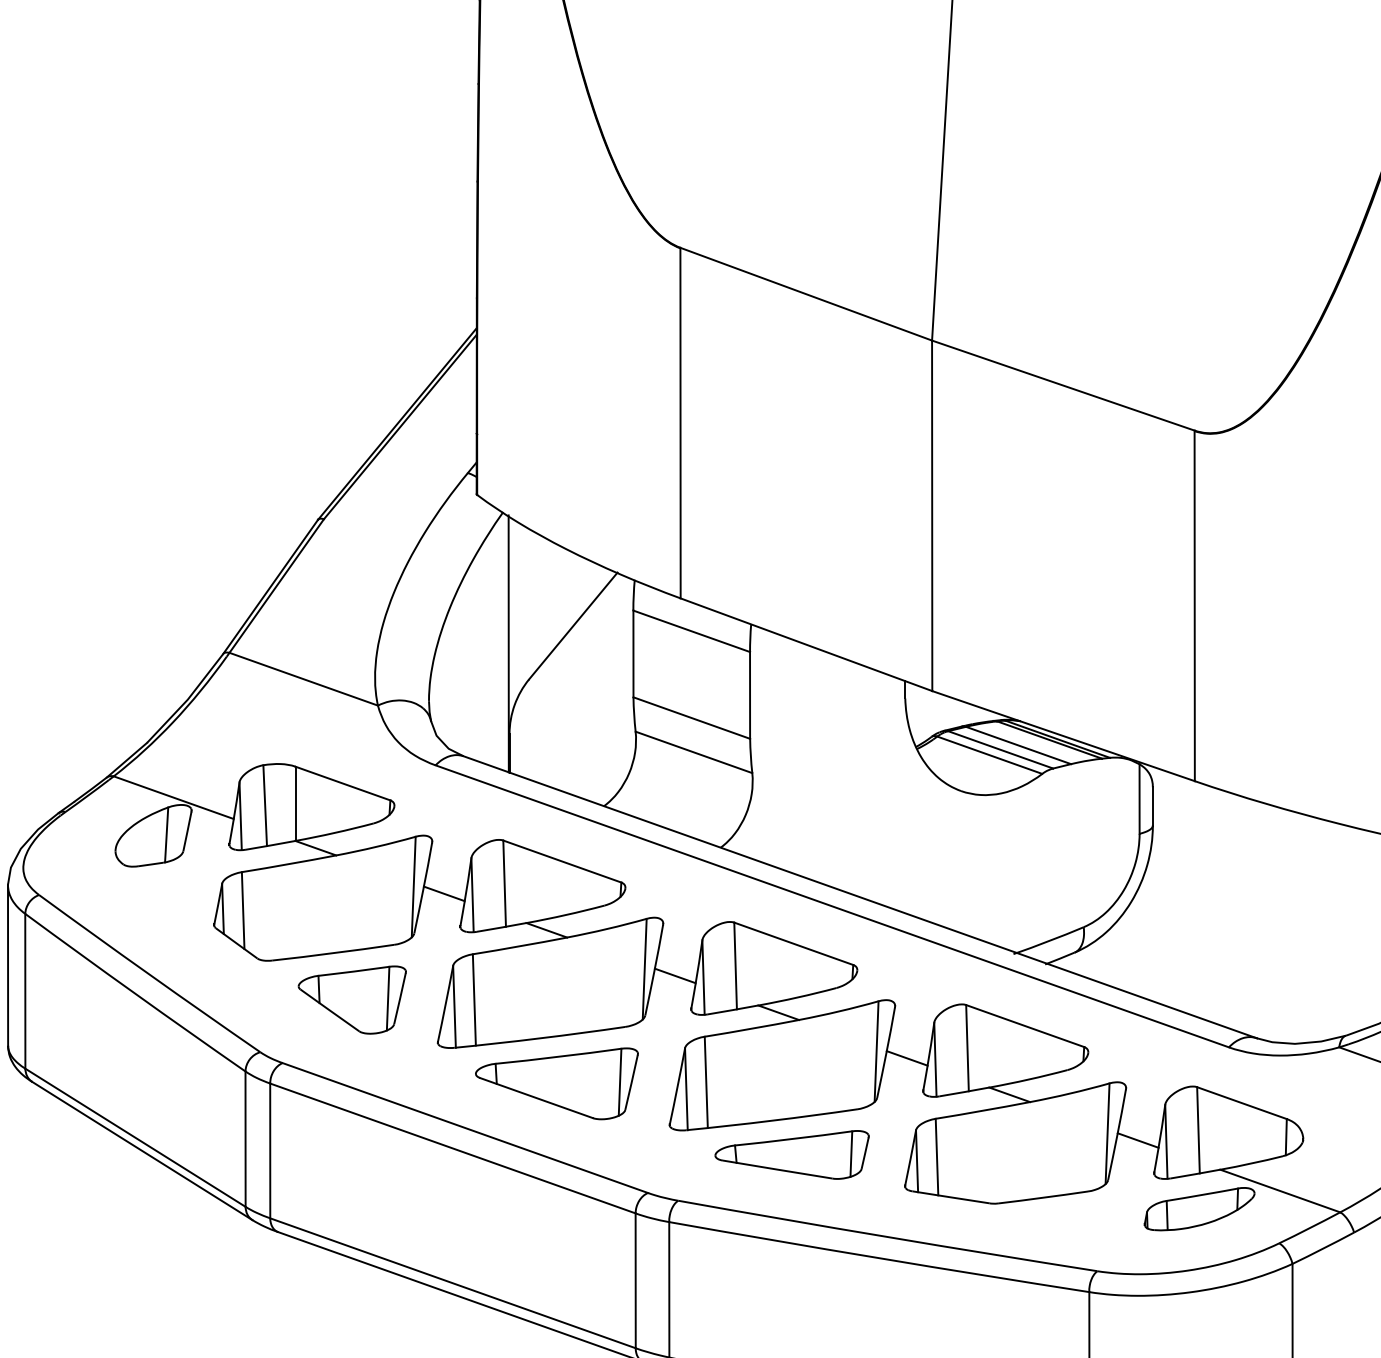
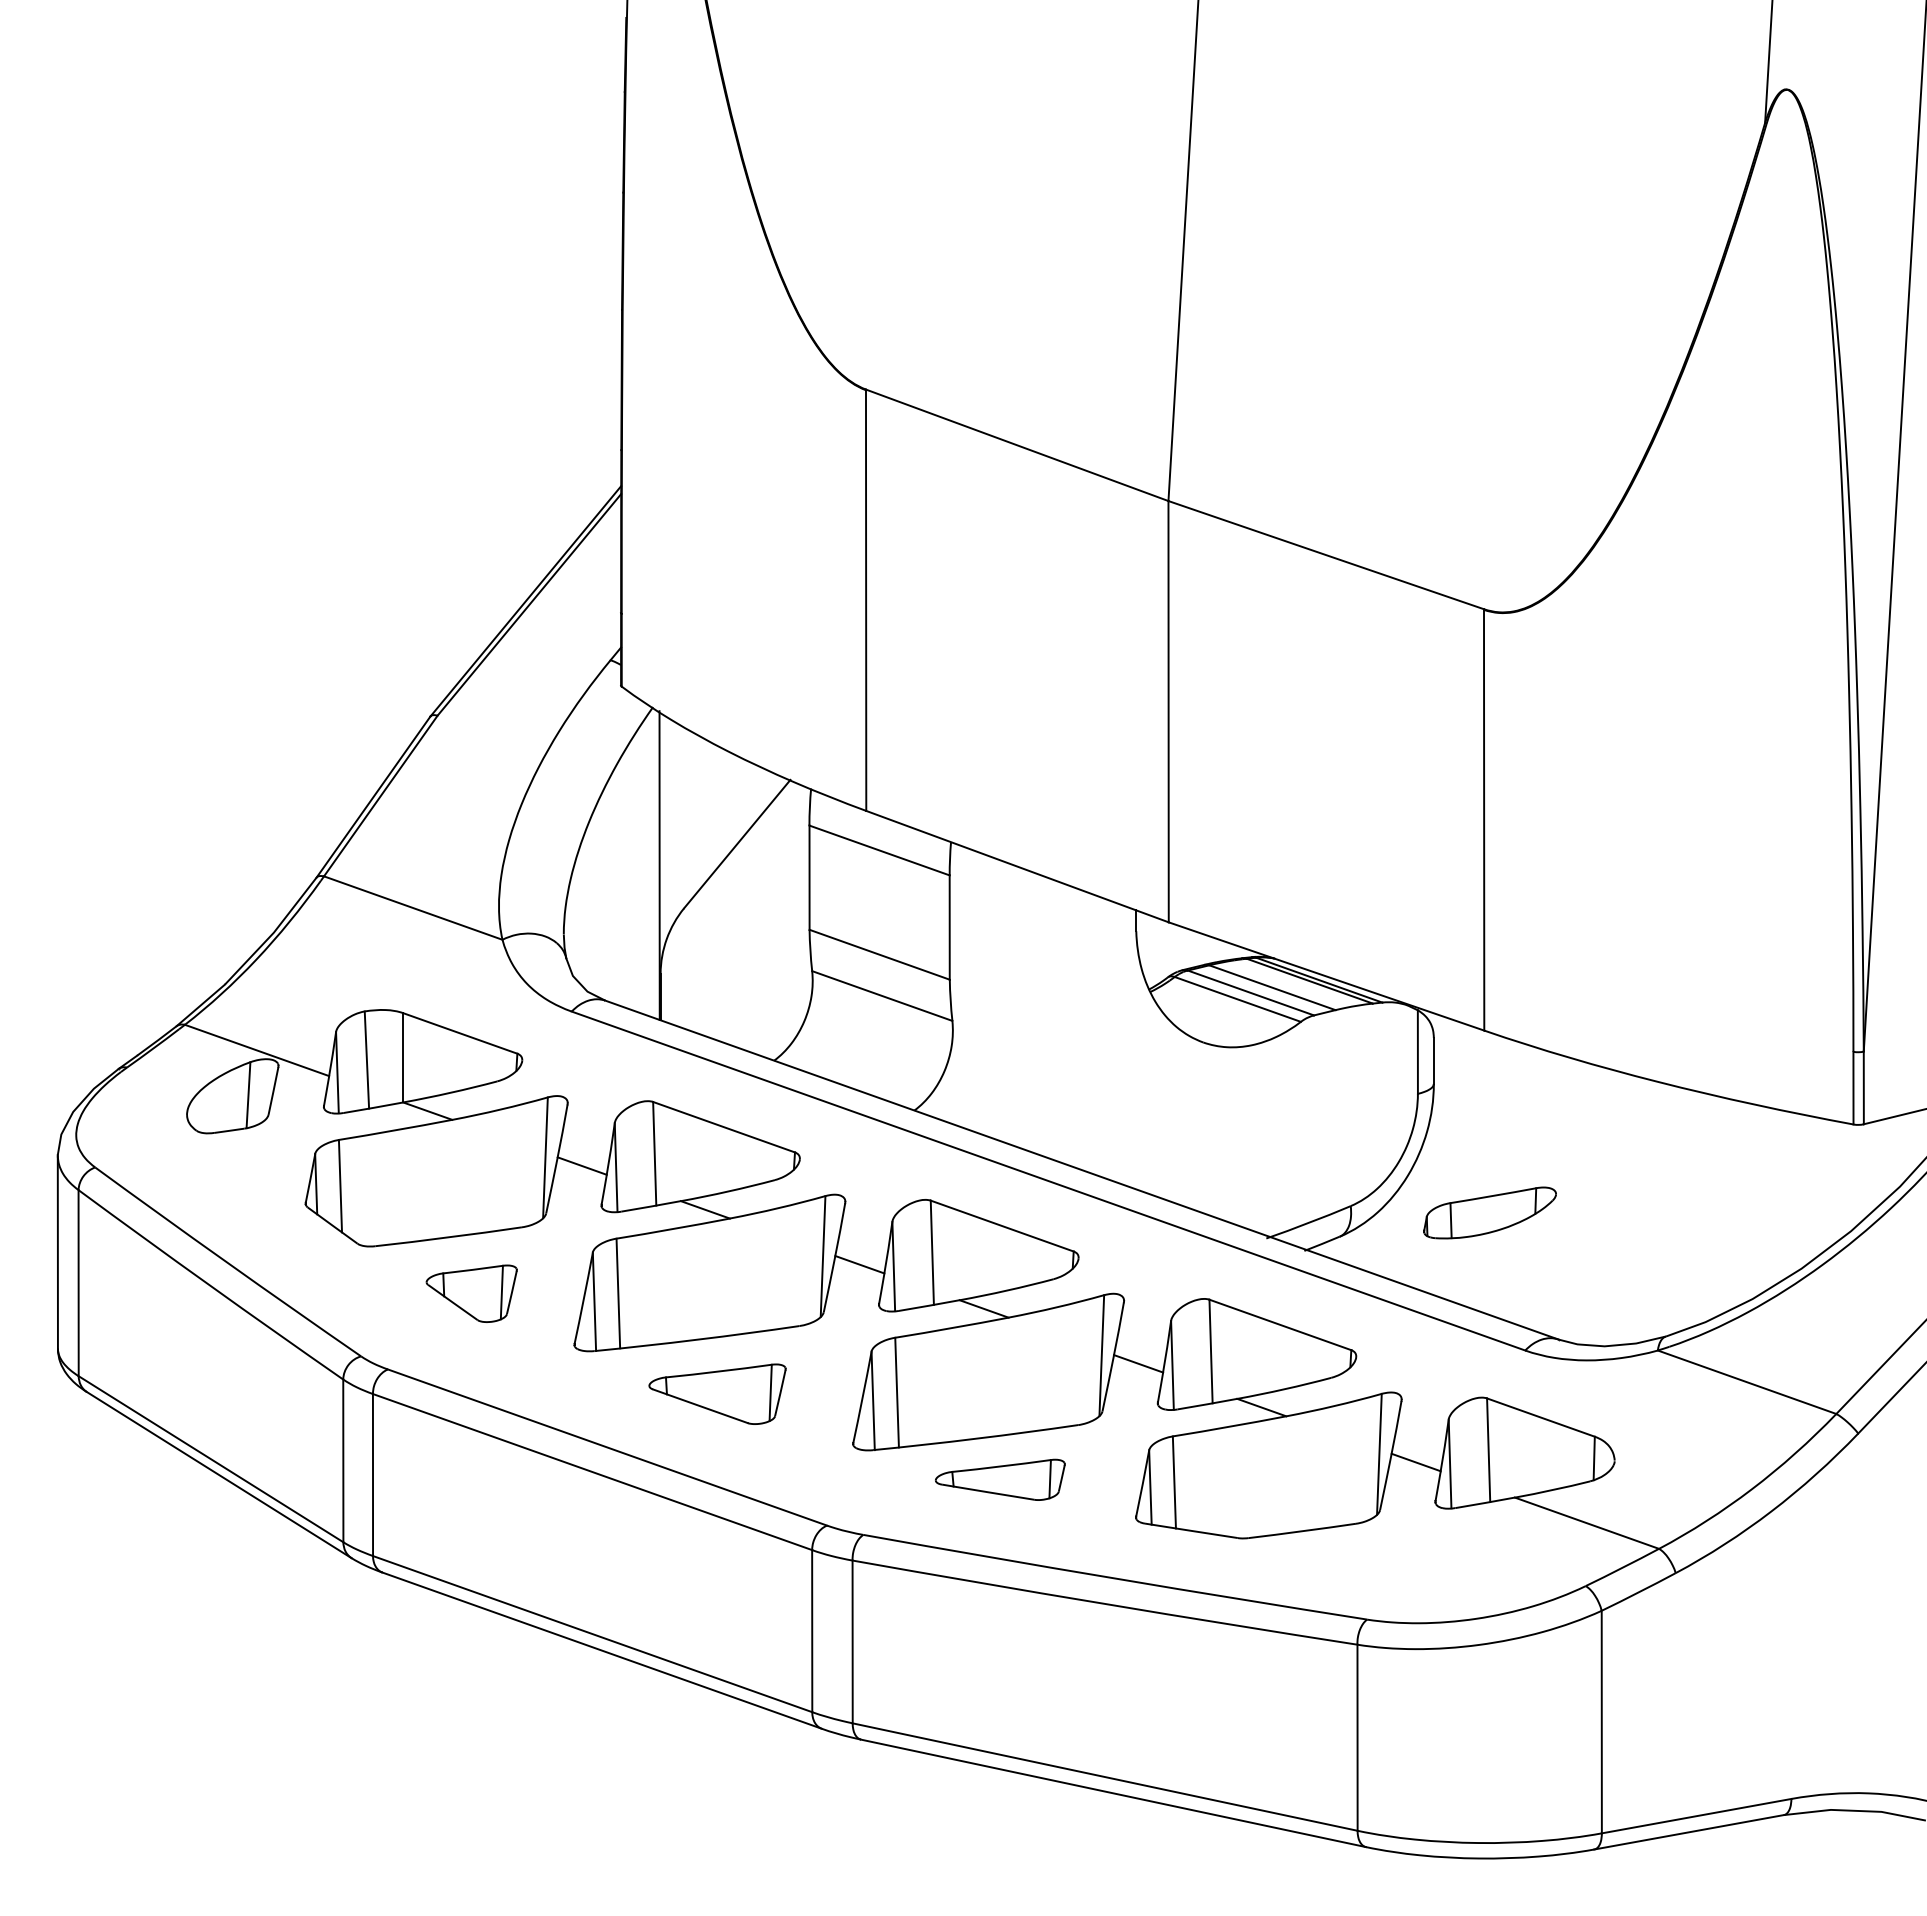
part: (352, 999) -> (471, 1293), size x0.7
part: (556, 1083) -> (717, 1393), size x0.7
part: (792, 1154) -> (1000, 1479), size x0.7
part: (1199, 1208) -> (1489, 1212), moved

